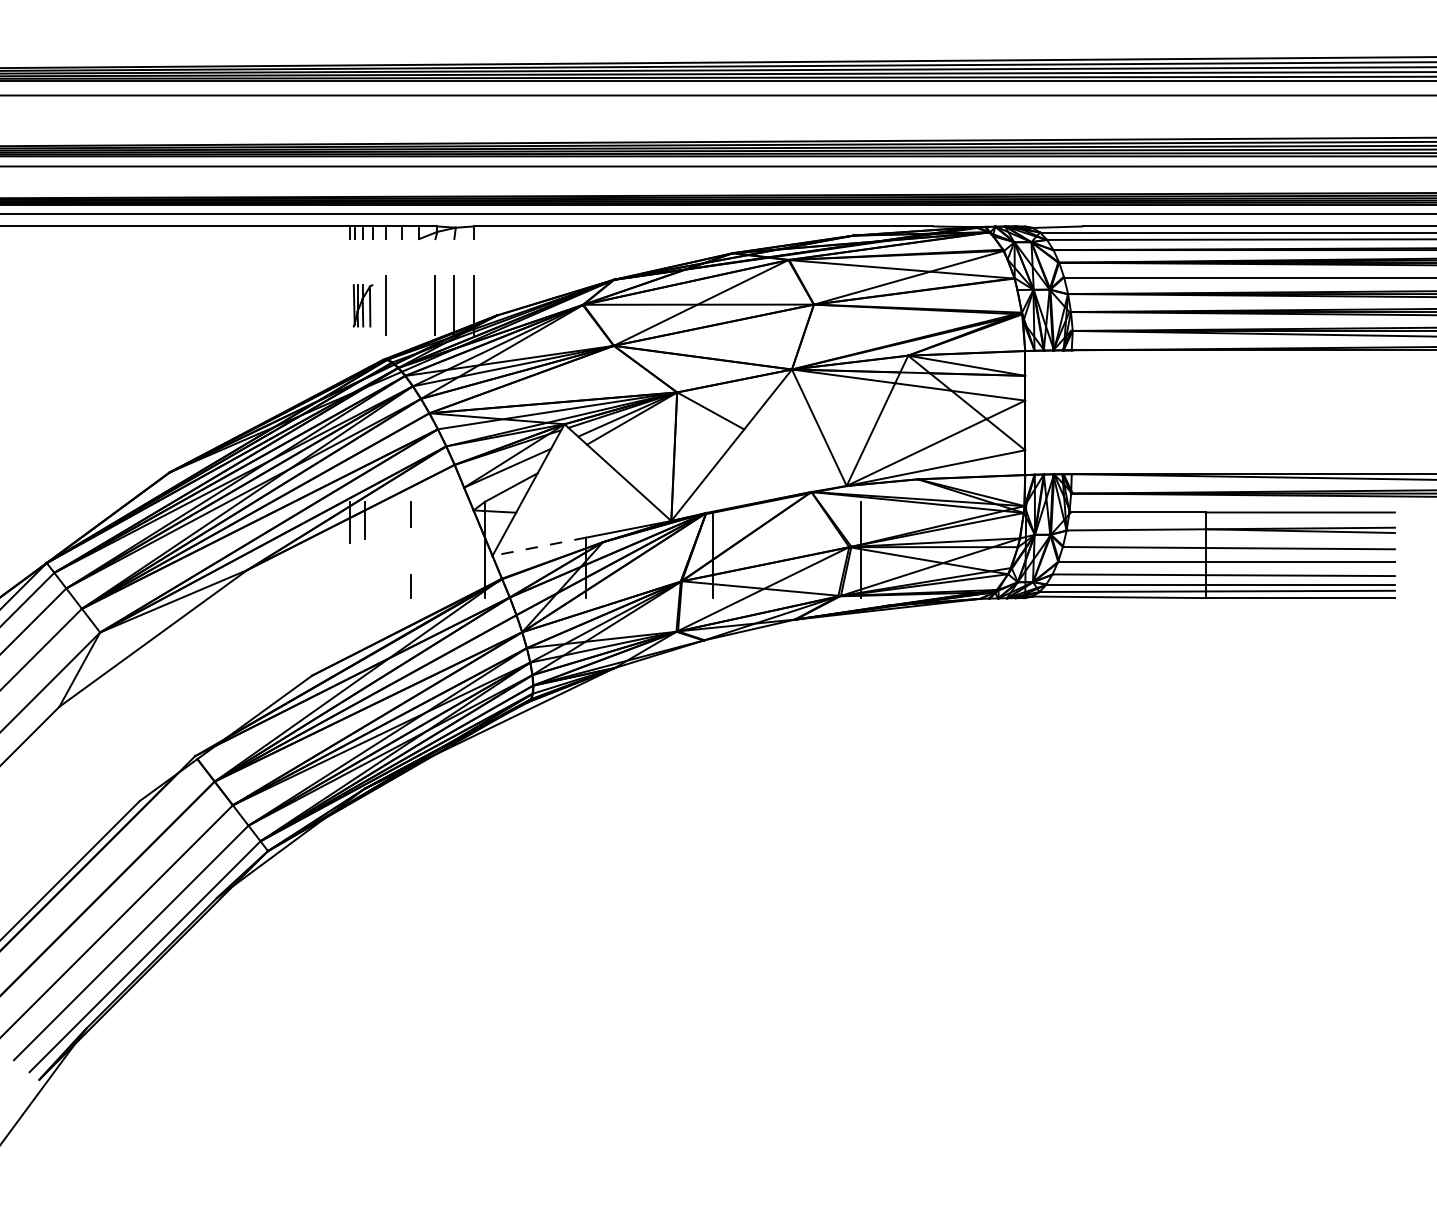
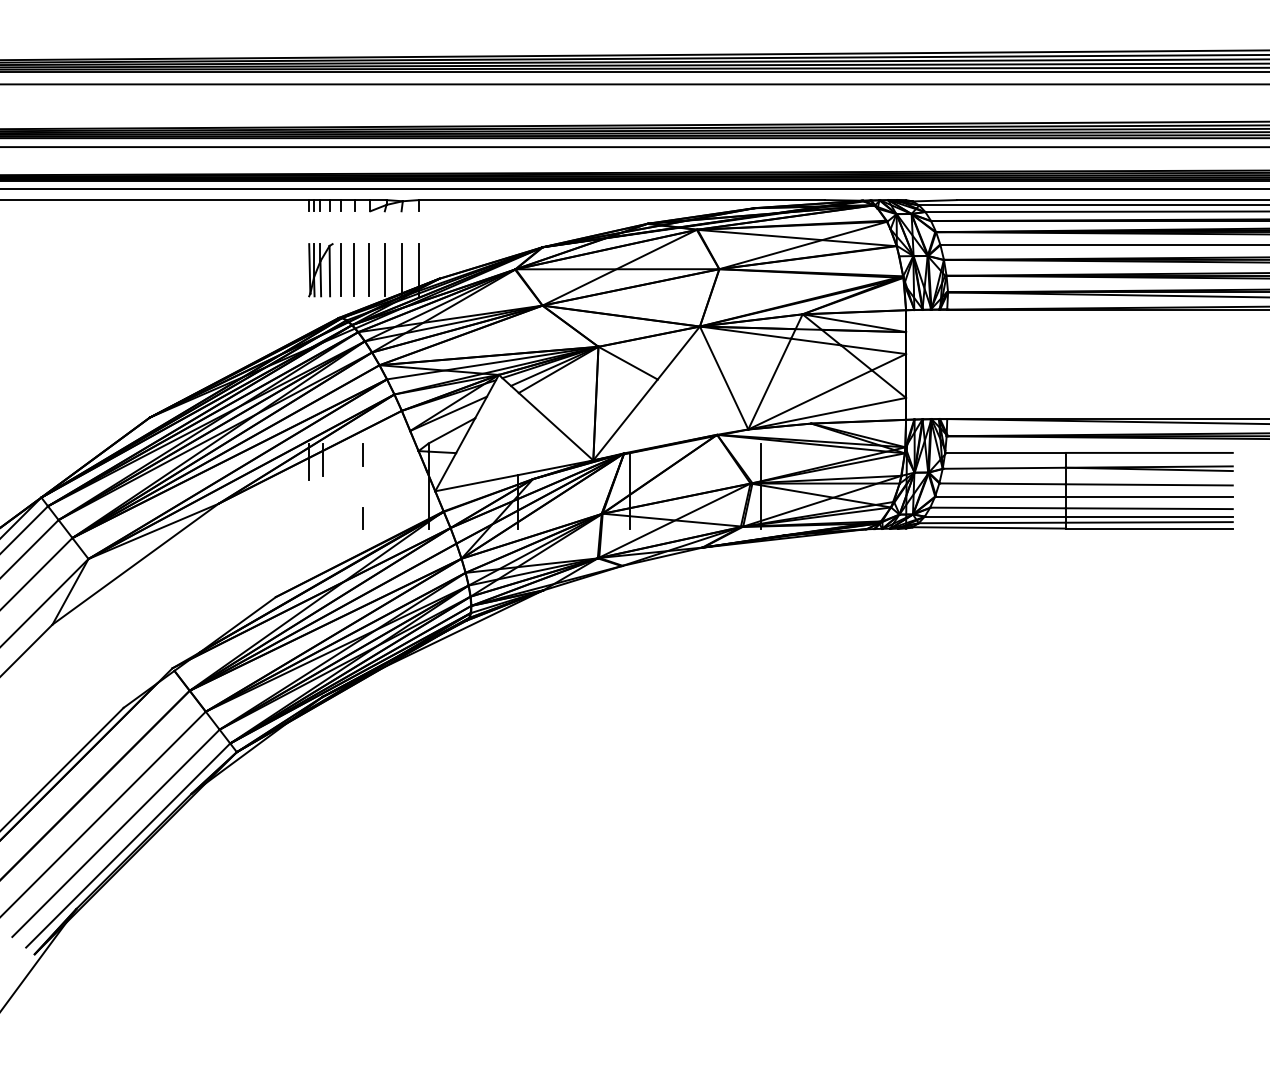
part: (362, 305) -> (320, 269), size x1.43
line: (400, 305) -> (353, 269), added
line: (417, 305) -> (368, 269), added
line: (539, 546) -> (476, 482), dashed -> solid

